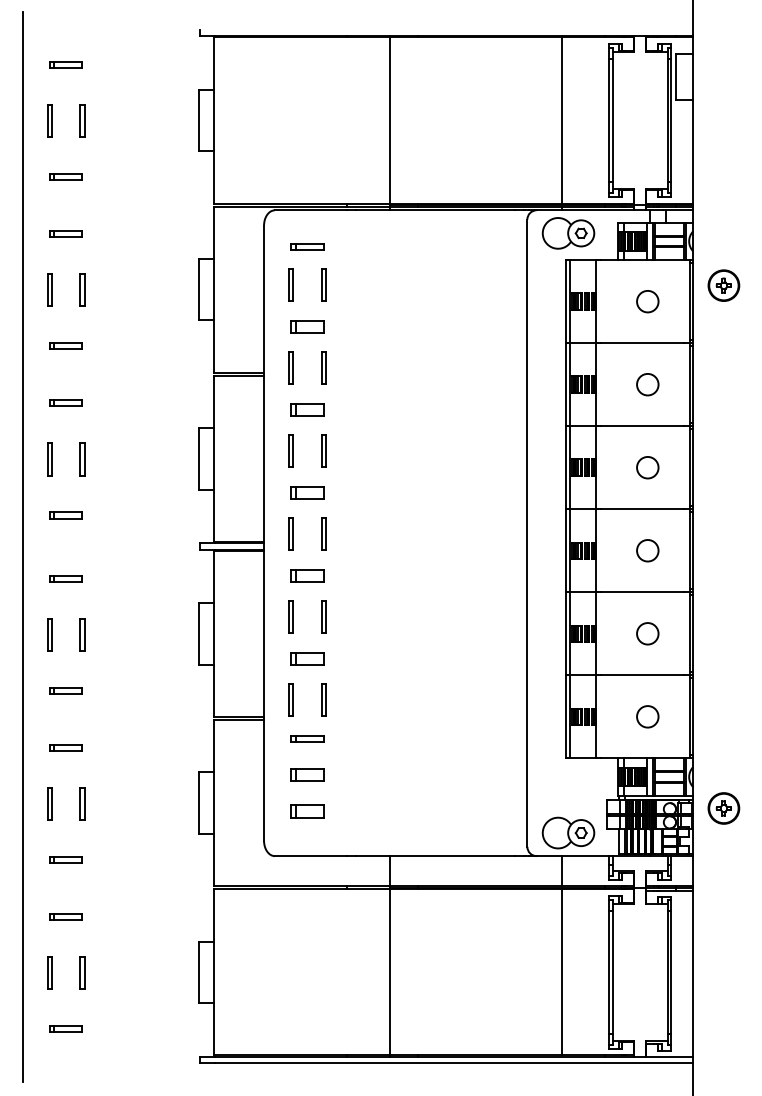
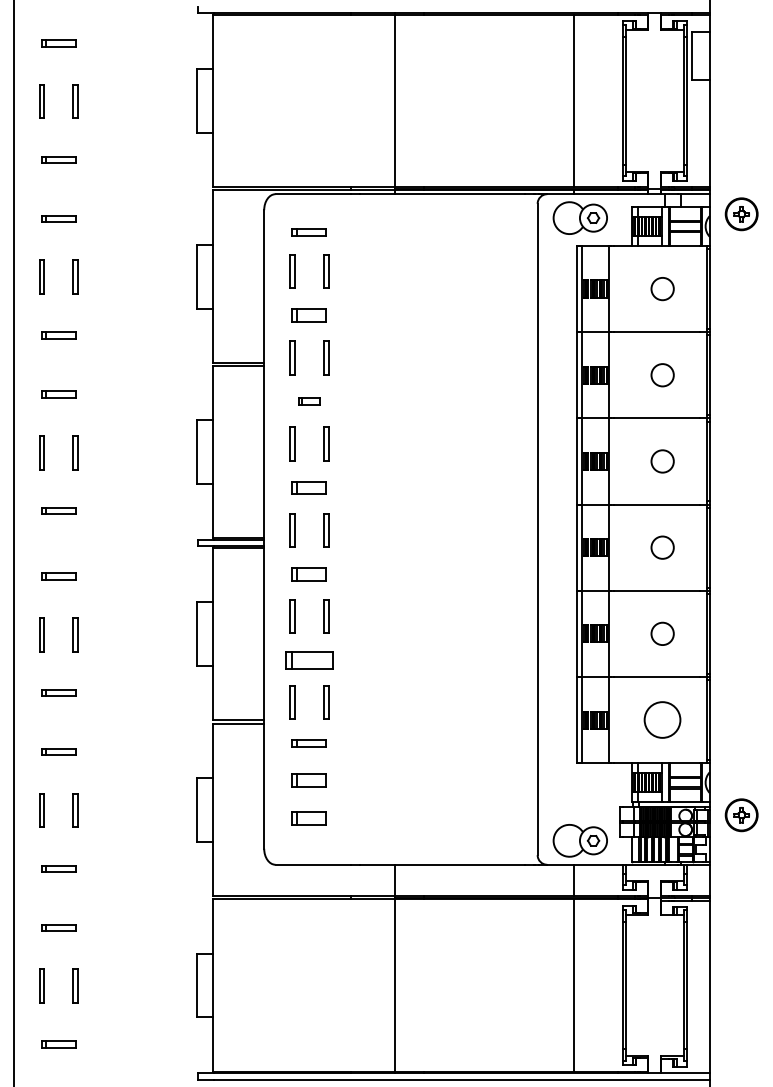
part: (723, 285) -> (741, 214), moved
part: (307, 409) -> (309, 401), size x0.6
part: (307, 658) -> (309, 659), size x1.4
circle: (647, 716) -> (662, 719), size x1.6

